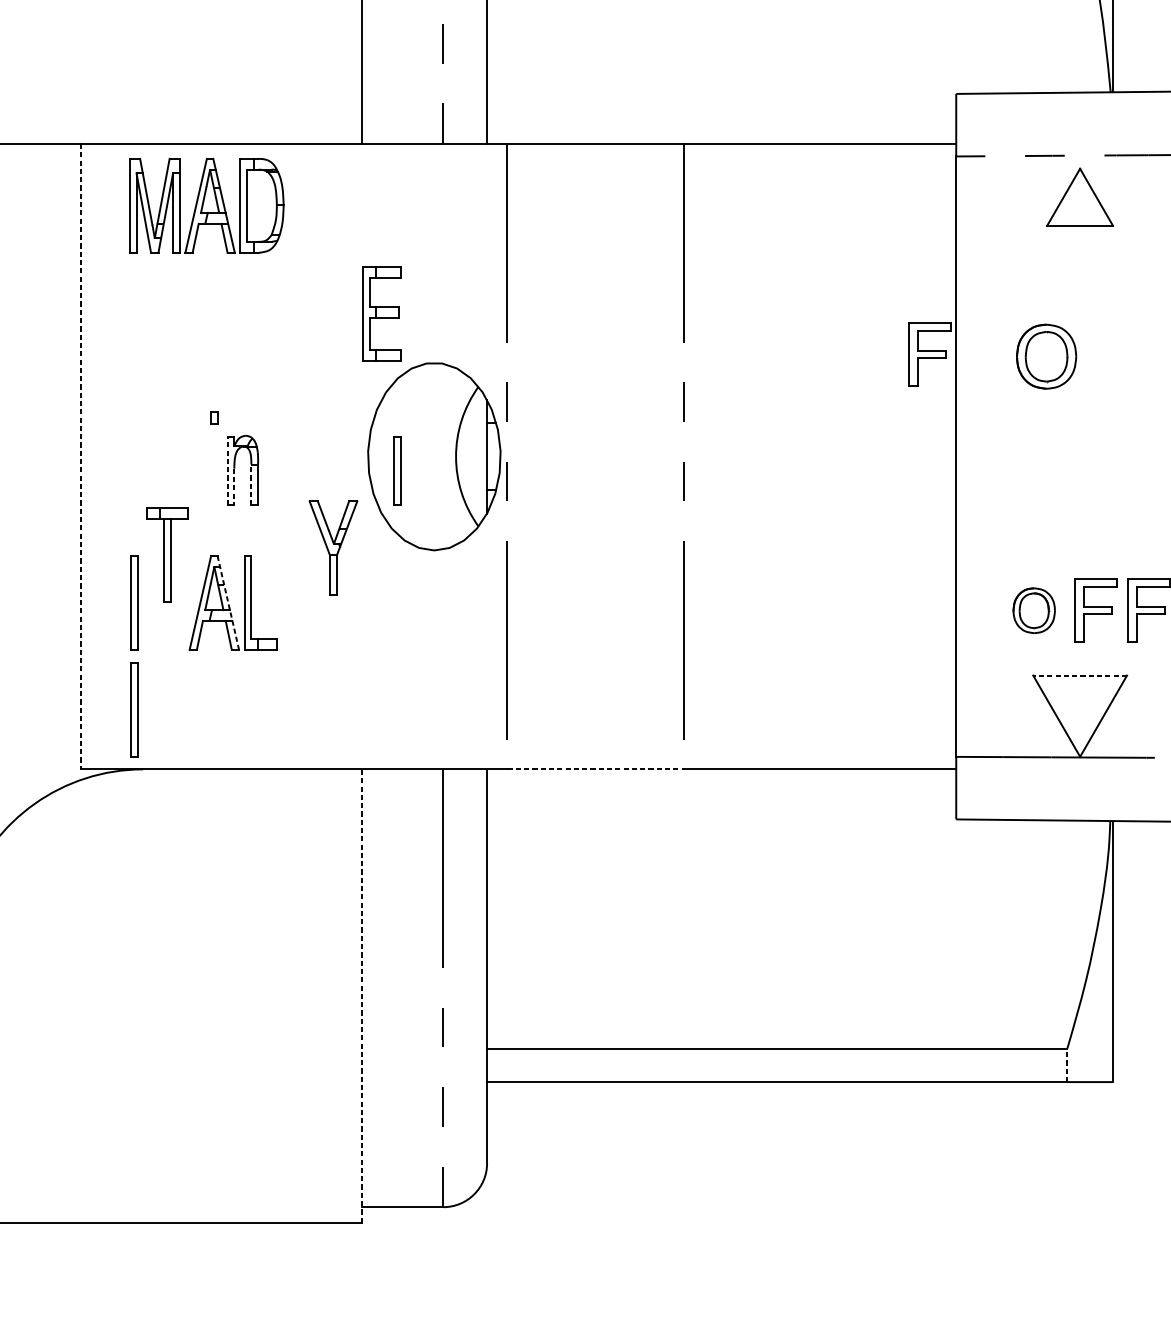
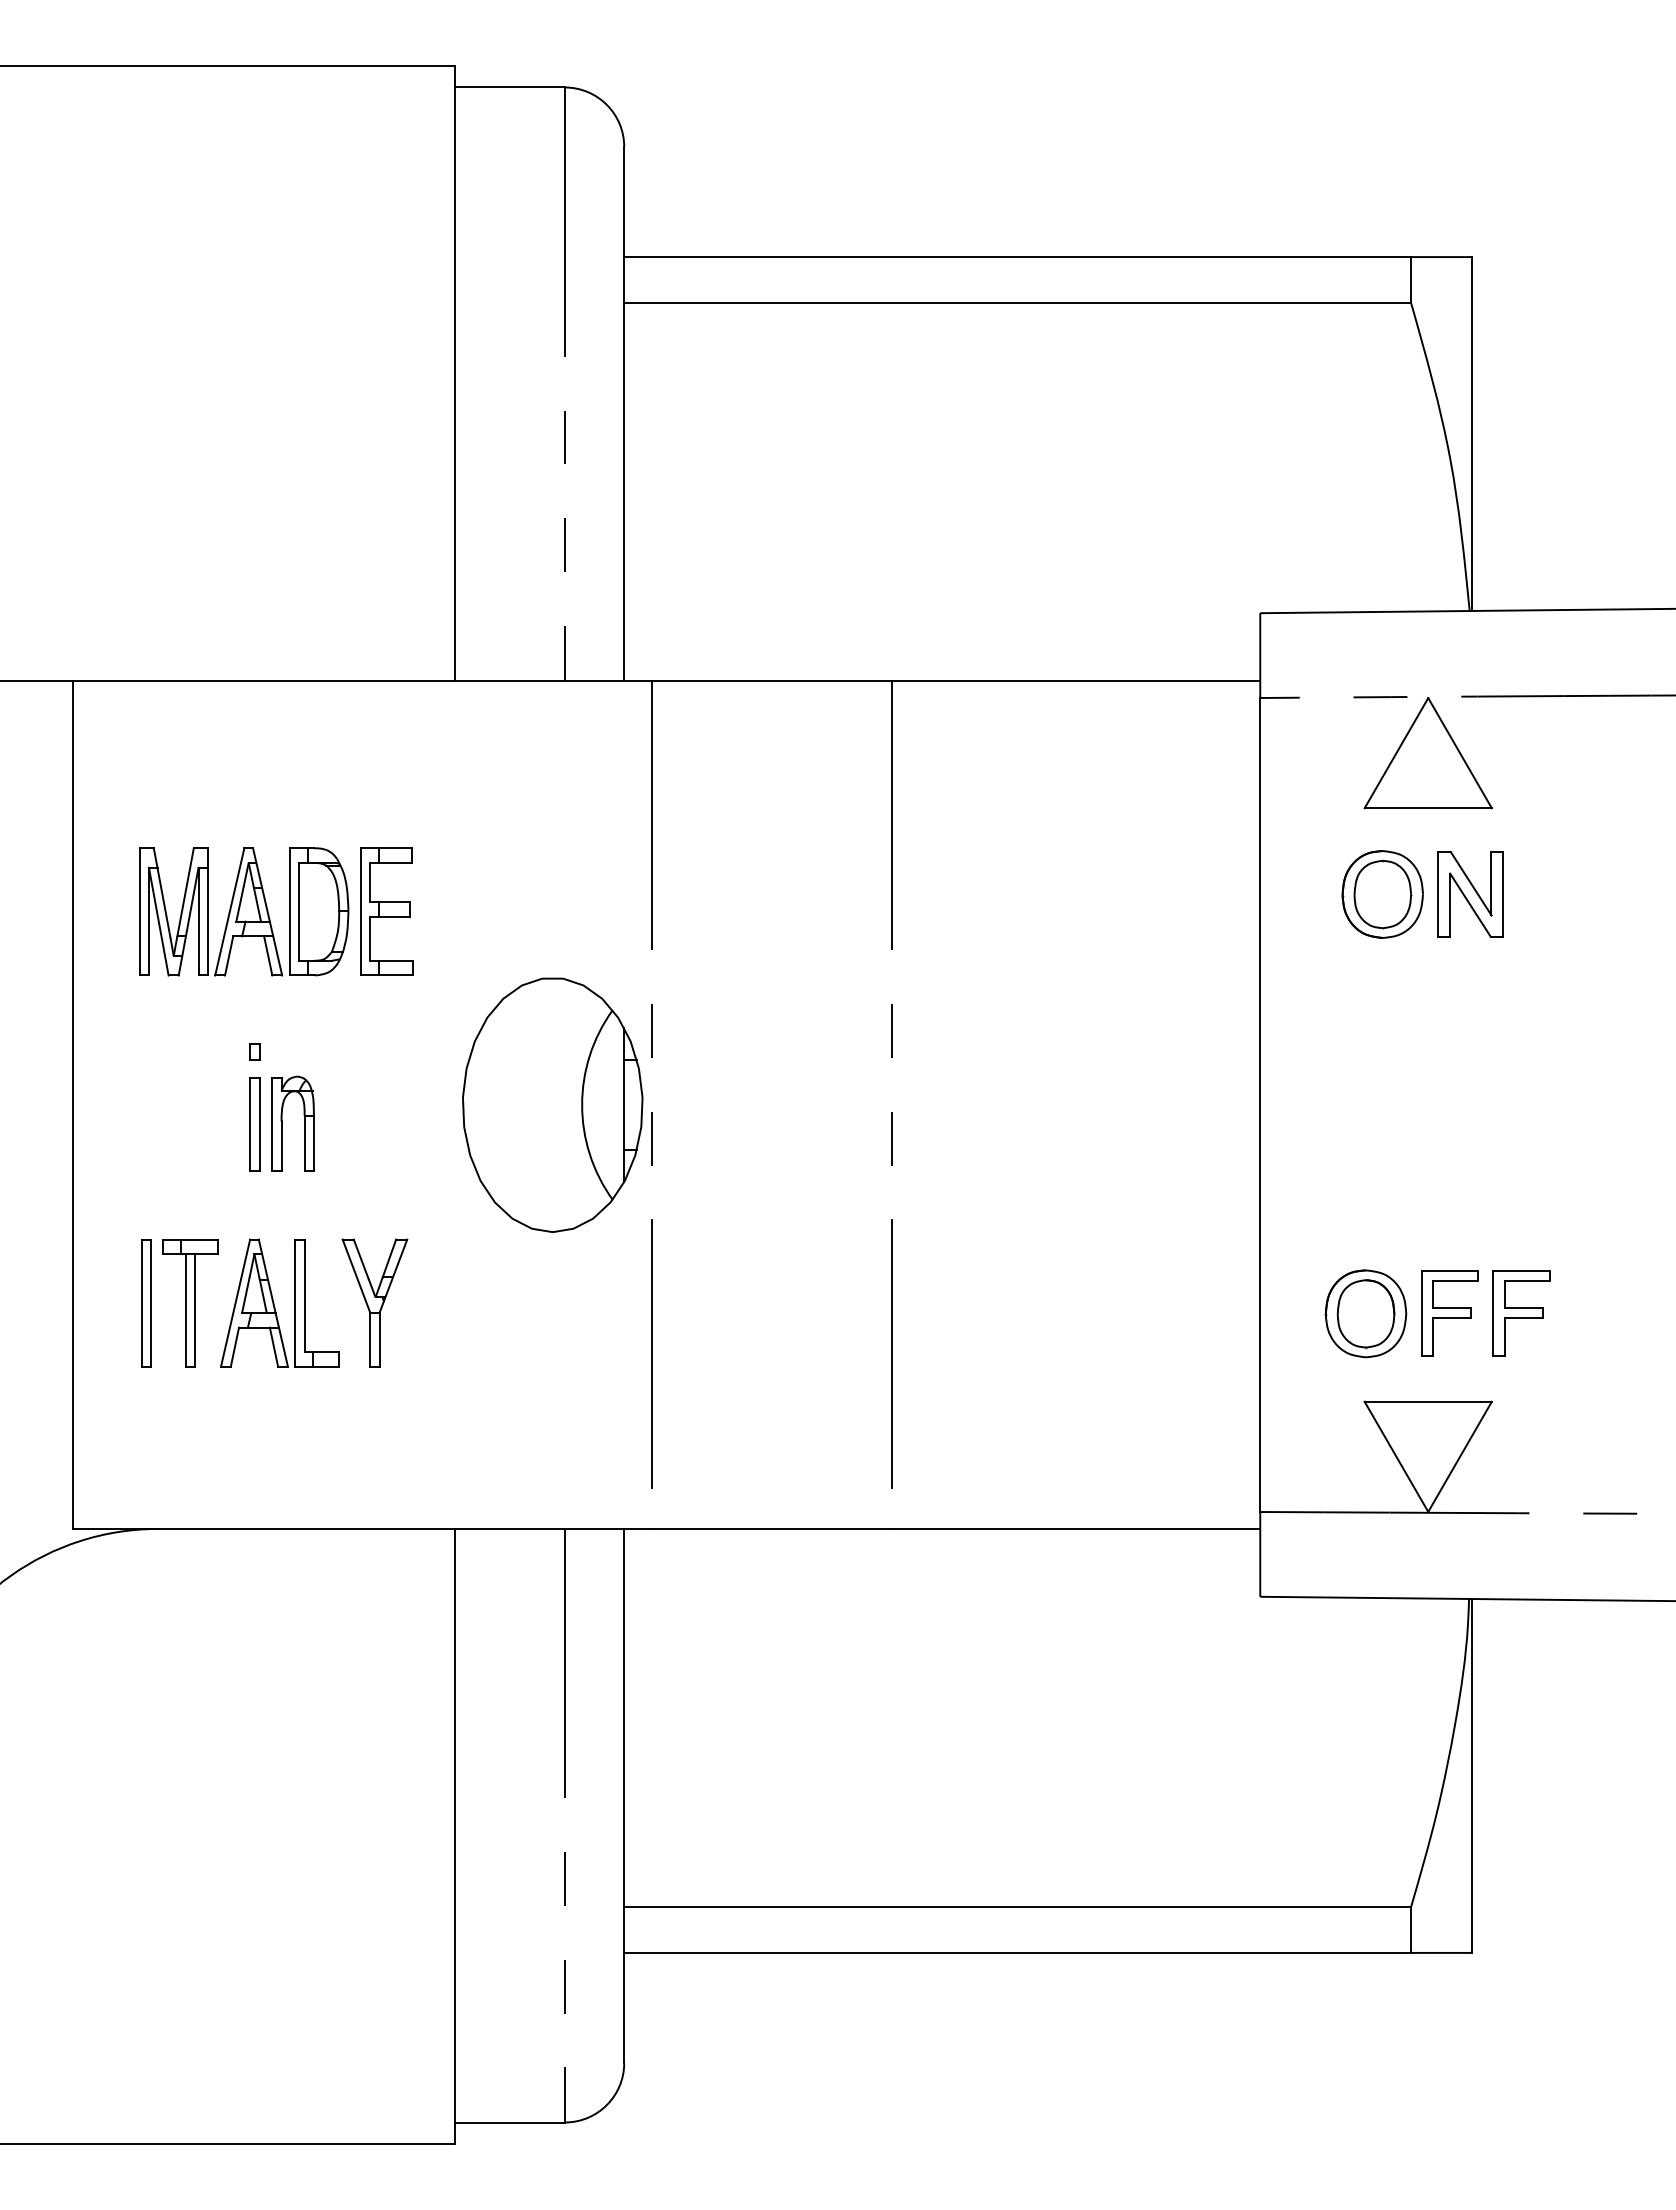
part: (1079, 197) -> (1427, 753), size x1.43
part: (207, 205) -> (244, 911), moved
part: (1111, 301) -> (1470, 894), added
part: (381, 313) -> (386, 911), moved
part: (929, 354) -> (1224, 966), removed
part: (1046, 356) -> (1382, 894), moved
line: (80, 457) -> (73, 1105), dashed -> solid
line: (227, 471) -> (272, 1124), dashed -> solid
part: (397, 471) -> (254, 1124), moved
line: (251, 485) -> (304, 1143), dashed -> solid
line: (234, 487) -> (281, 1146), dashed -> solid
part: (333, 547) -> (374, 1302), moved
part: (167, 555) -> (190, 1303), moved
line: (228, 603) -> (273, 1303), dashed -> solid
part: (1033, 610) -> (1365, 1313), size x1.43
line: (1080, 675) -> (1428, 1401), dashed -> solid
part: (134, 710) -> (146, 1448), removed
line: (595, 769) -> (771, 1528), dashed -> solid
line: (361, 995) -> (454, 1835), dashed -> solid
line: (1067, 1065) -> (1410, 1930), dashed -> solid

